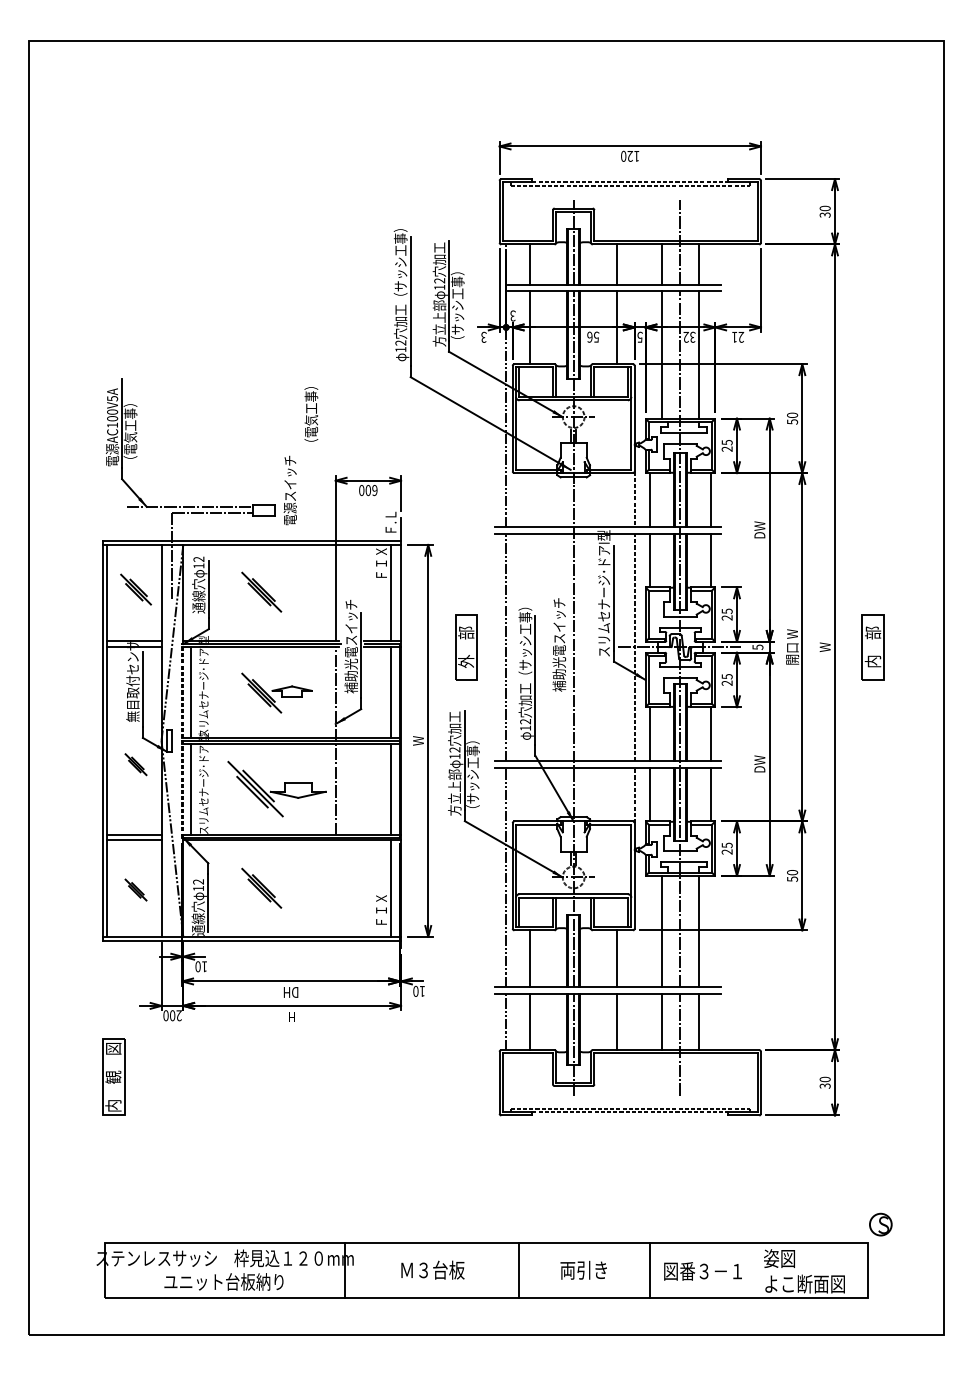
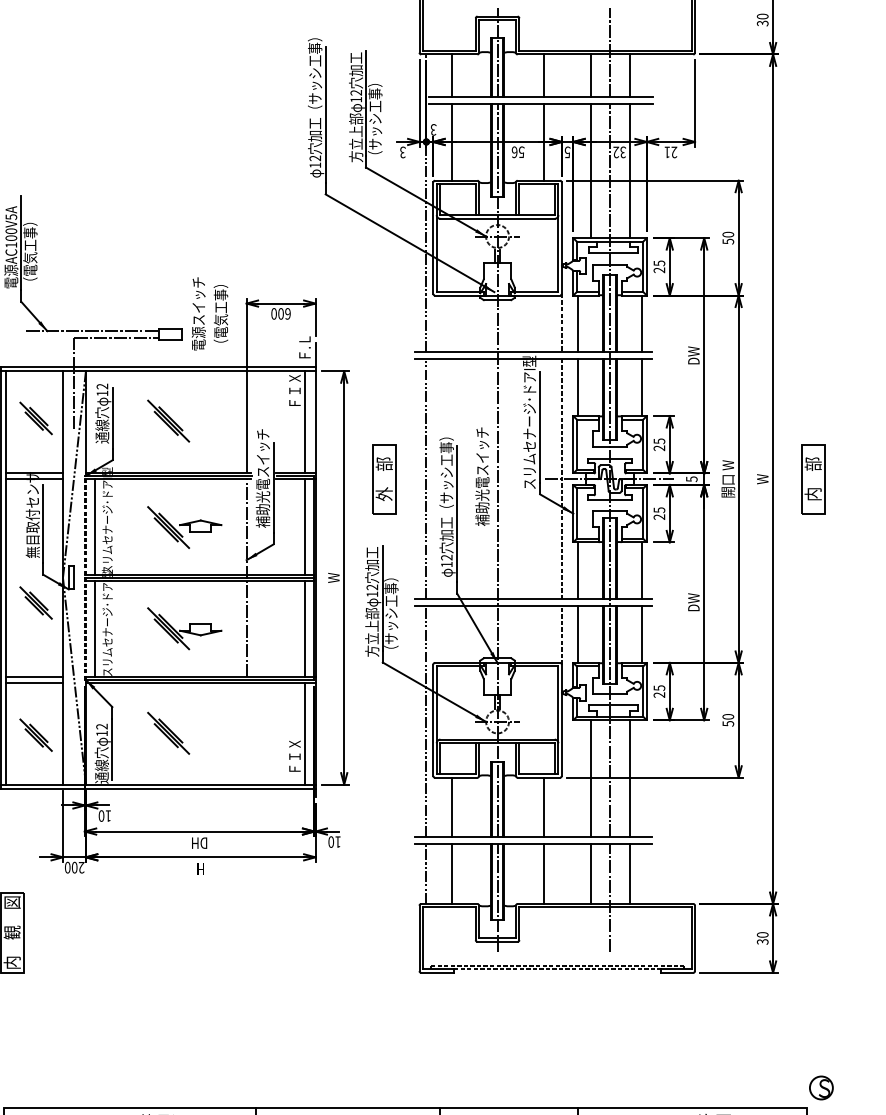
text: (311, 414) -> (221, 313), moved
part: (135, 764) -> (35, 602), size x1.43
part: (276, 788) -> (184, 628), size x0.71
part: (135, 889) -> (35, 734), size x1.43

